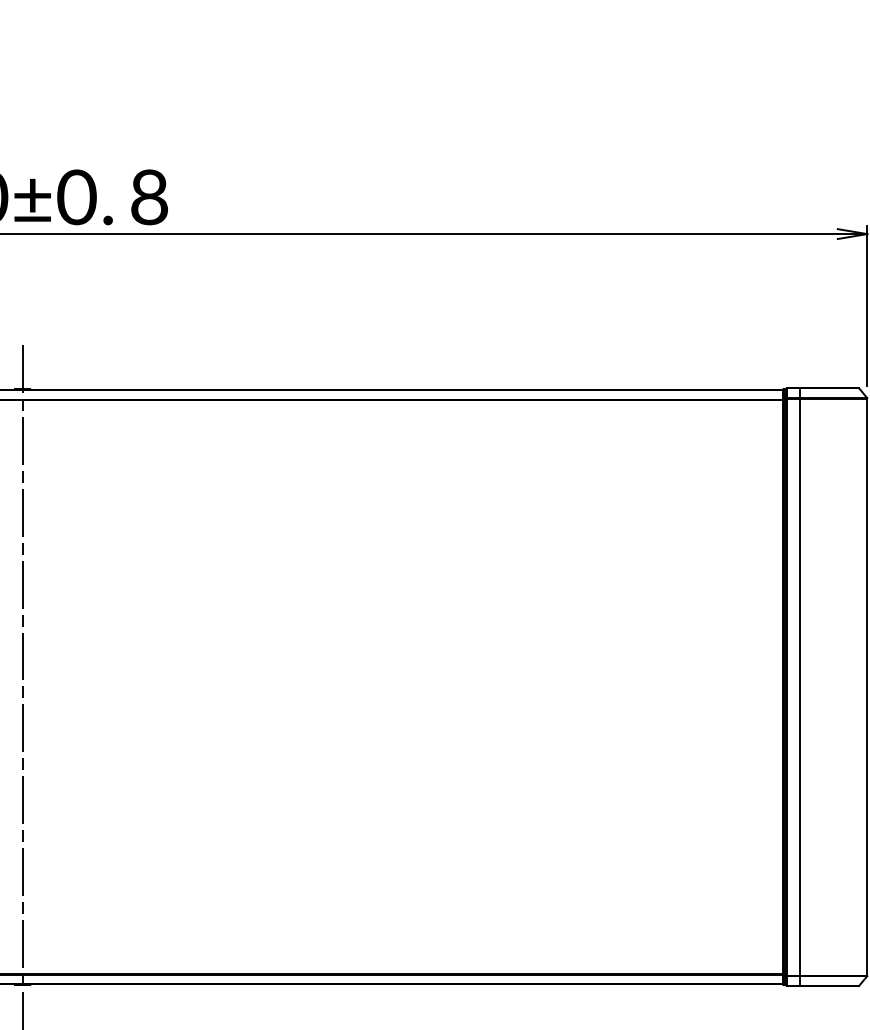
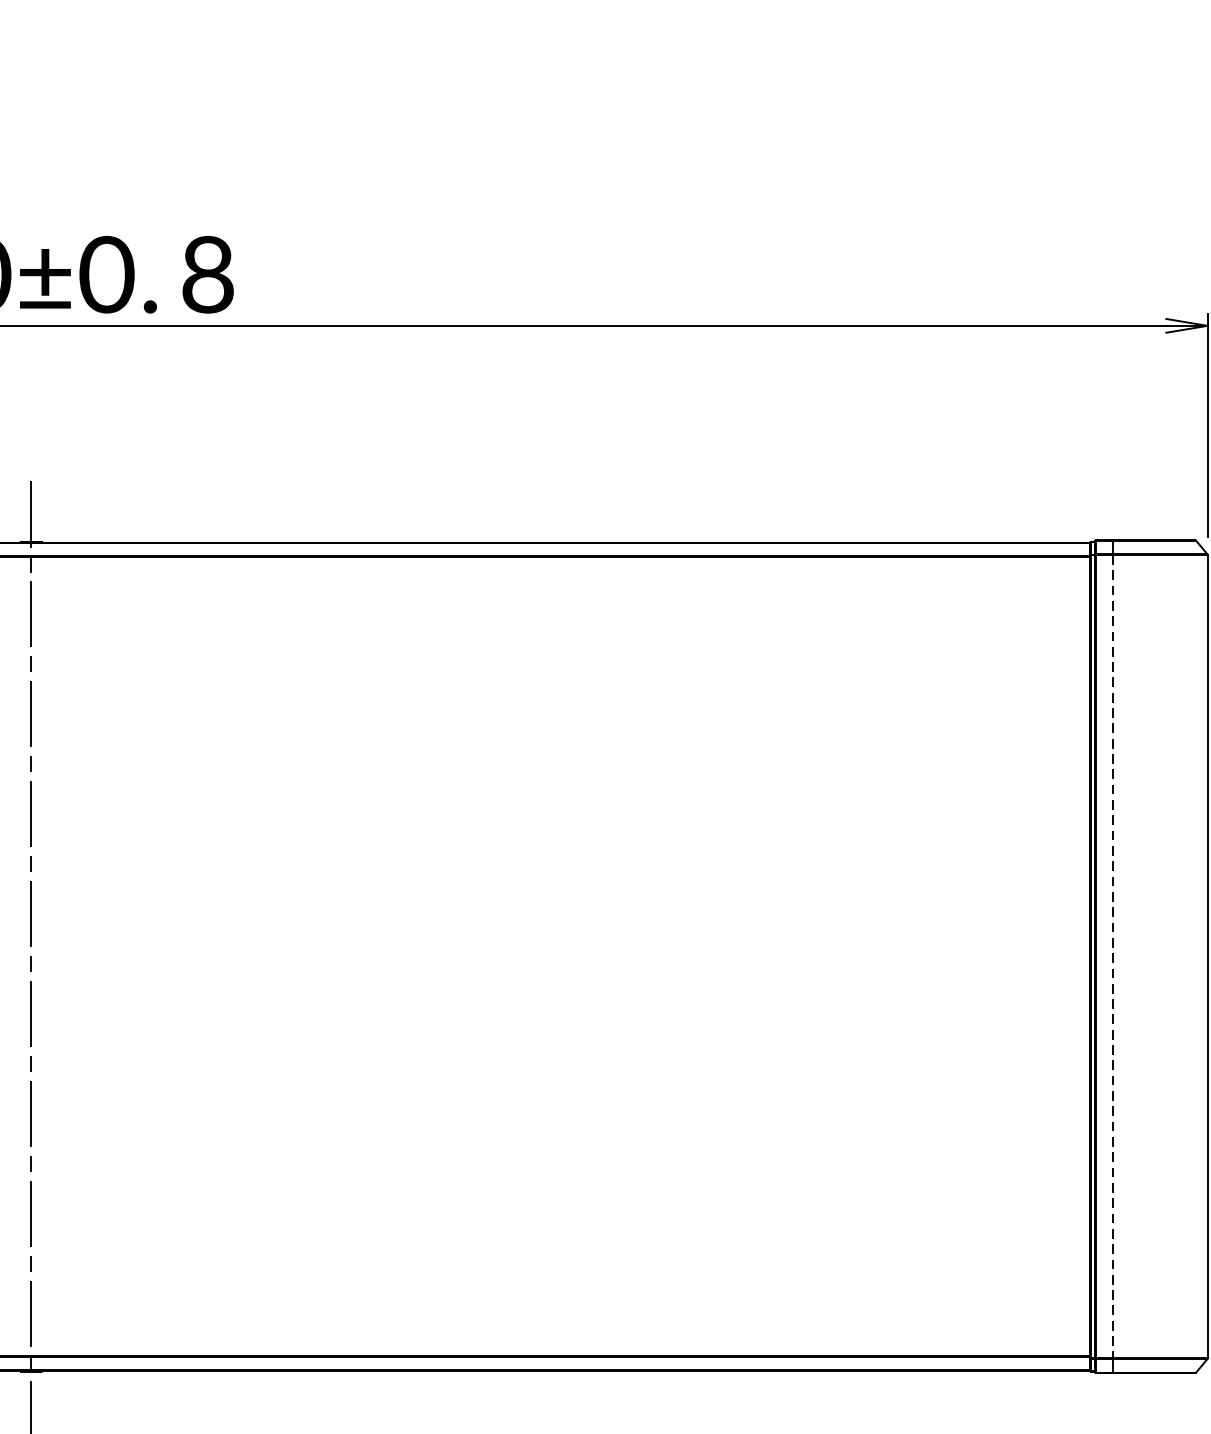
line: (799, 687) -> (1113, 957), solid -> dashed

